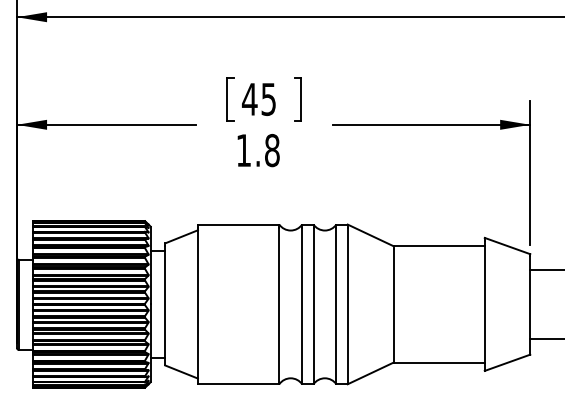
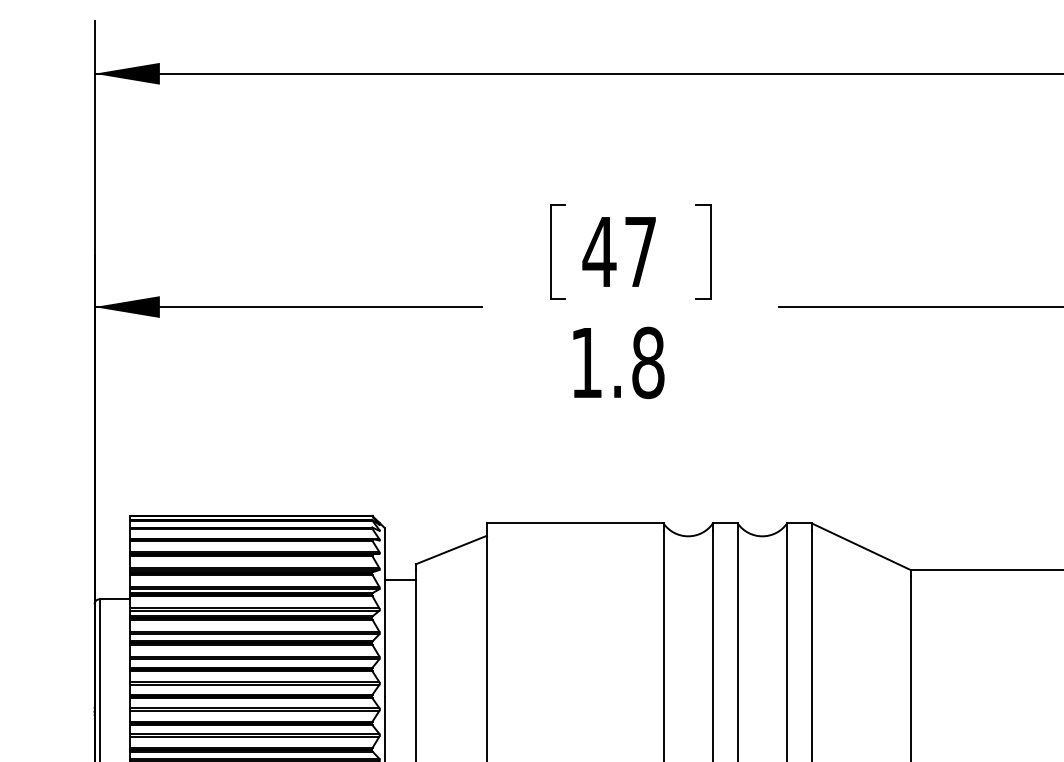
text: (268, 99) -> (640, 252), 45 -> 47

